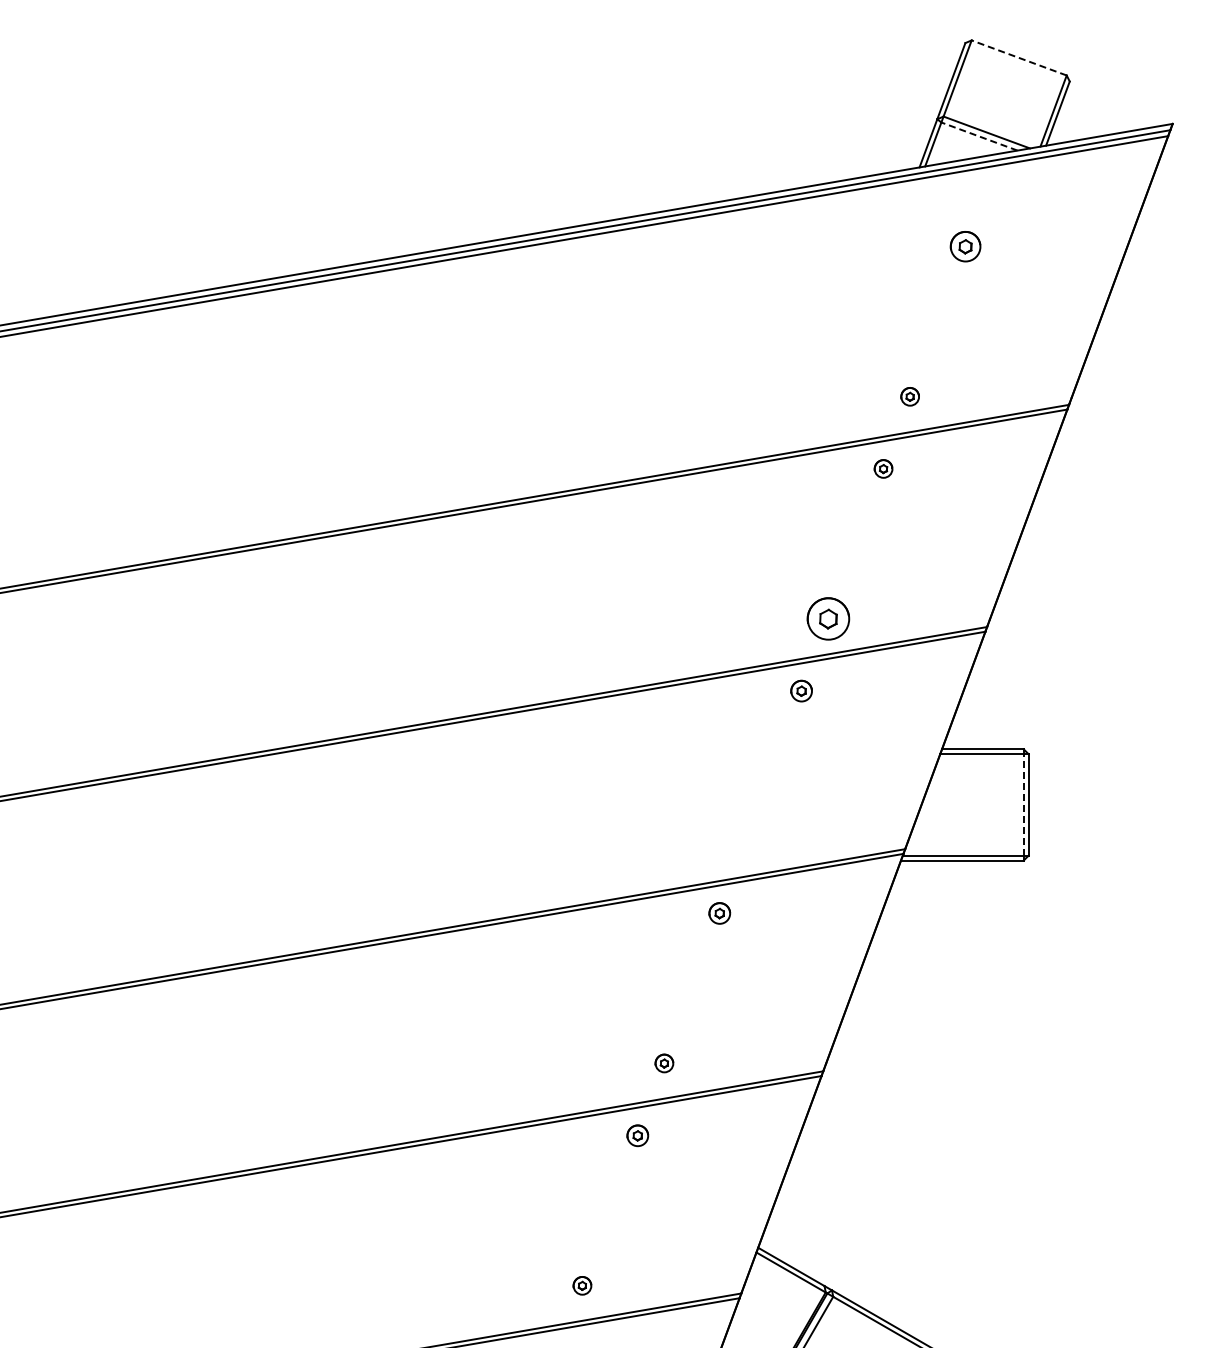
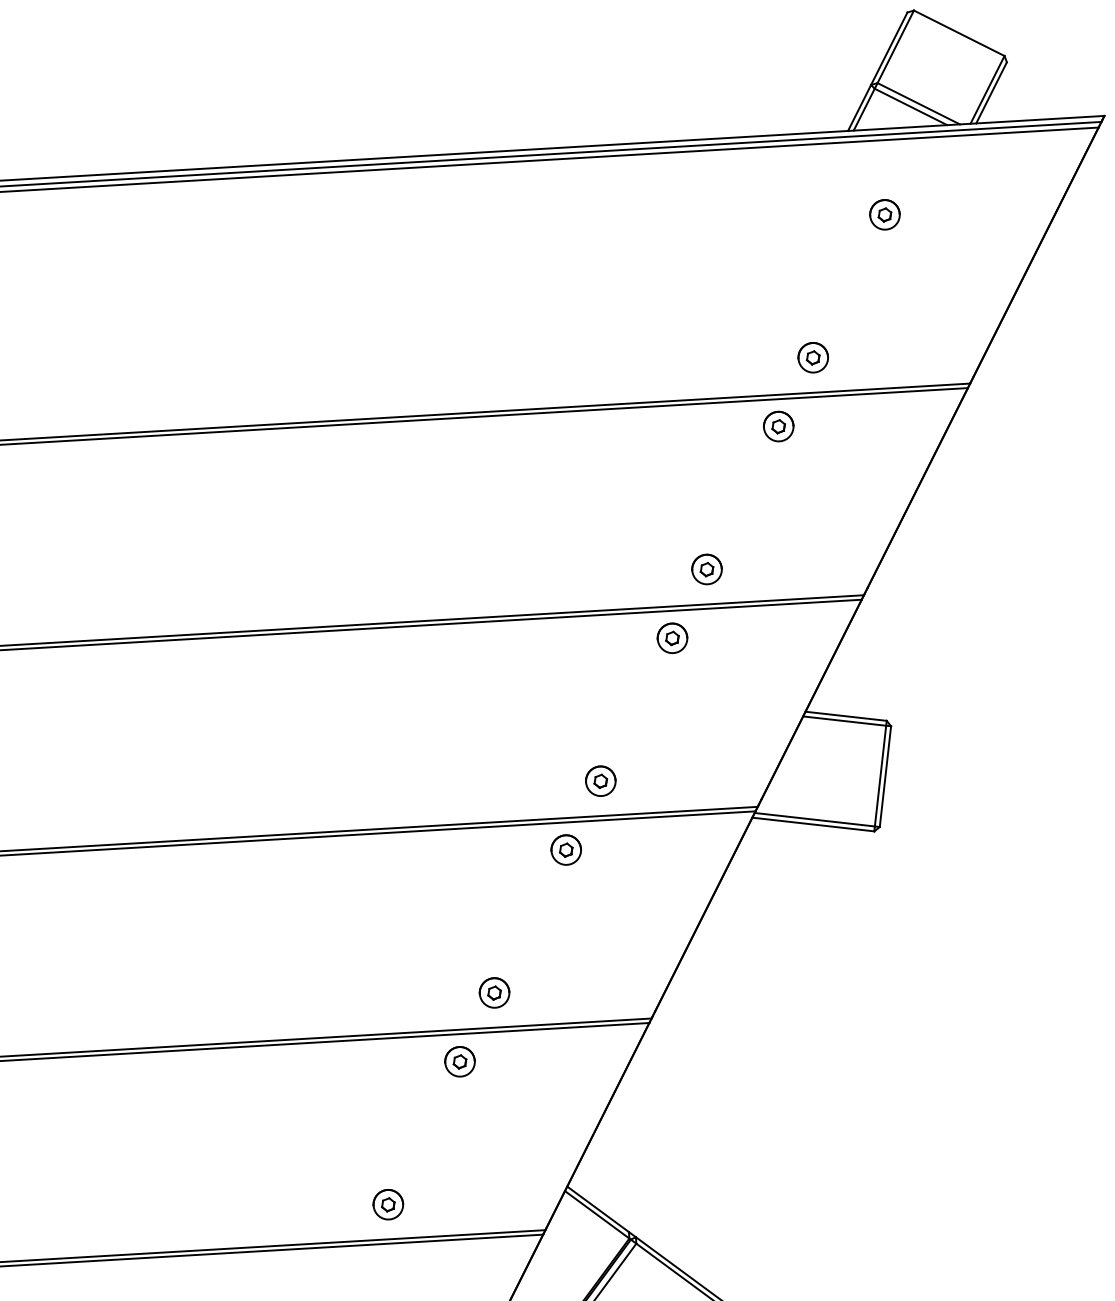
line: (1019, 57) -> (959, 32), dashed -> solid
line: (979, 136) -> (911, 106), dashed -> solid
part: (909, 396) -> (812, 357), size x1.67
part: (883, 468) -> (778, 426), size x1.67
part: (827, 618) -> (706, 568), size x0.71
part: (801, 690) -> (672, 637), size x1.43
line: (1023, 804) -> (880, 775), dashed -> solid
part: (746, 840) -> (601, 780), added
part: (719, 913) -> (566, 850), size x1.43
part: (664, 1063) -> (494, 993), size x1.67
part: (637, 1135) -> (459, 1061), size x1.43
part: (582, 1285) -> (388, 1204), size x1.67

